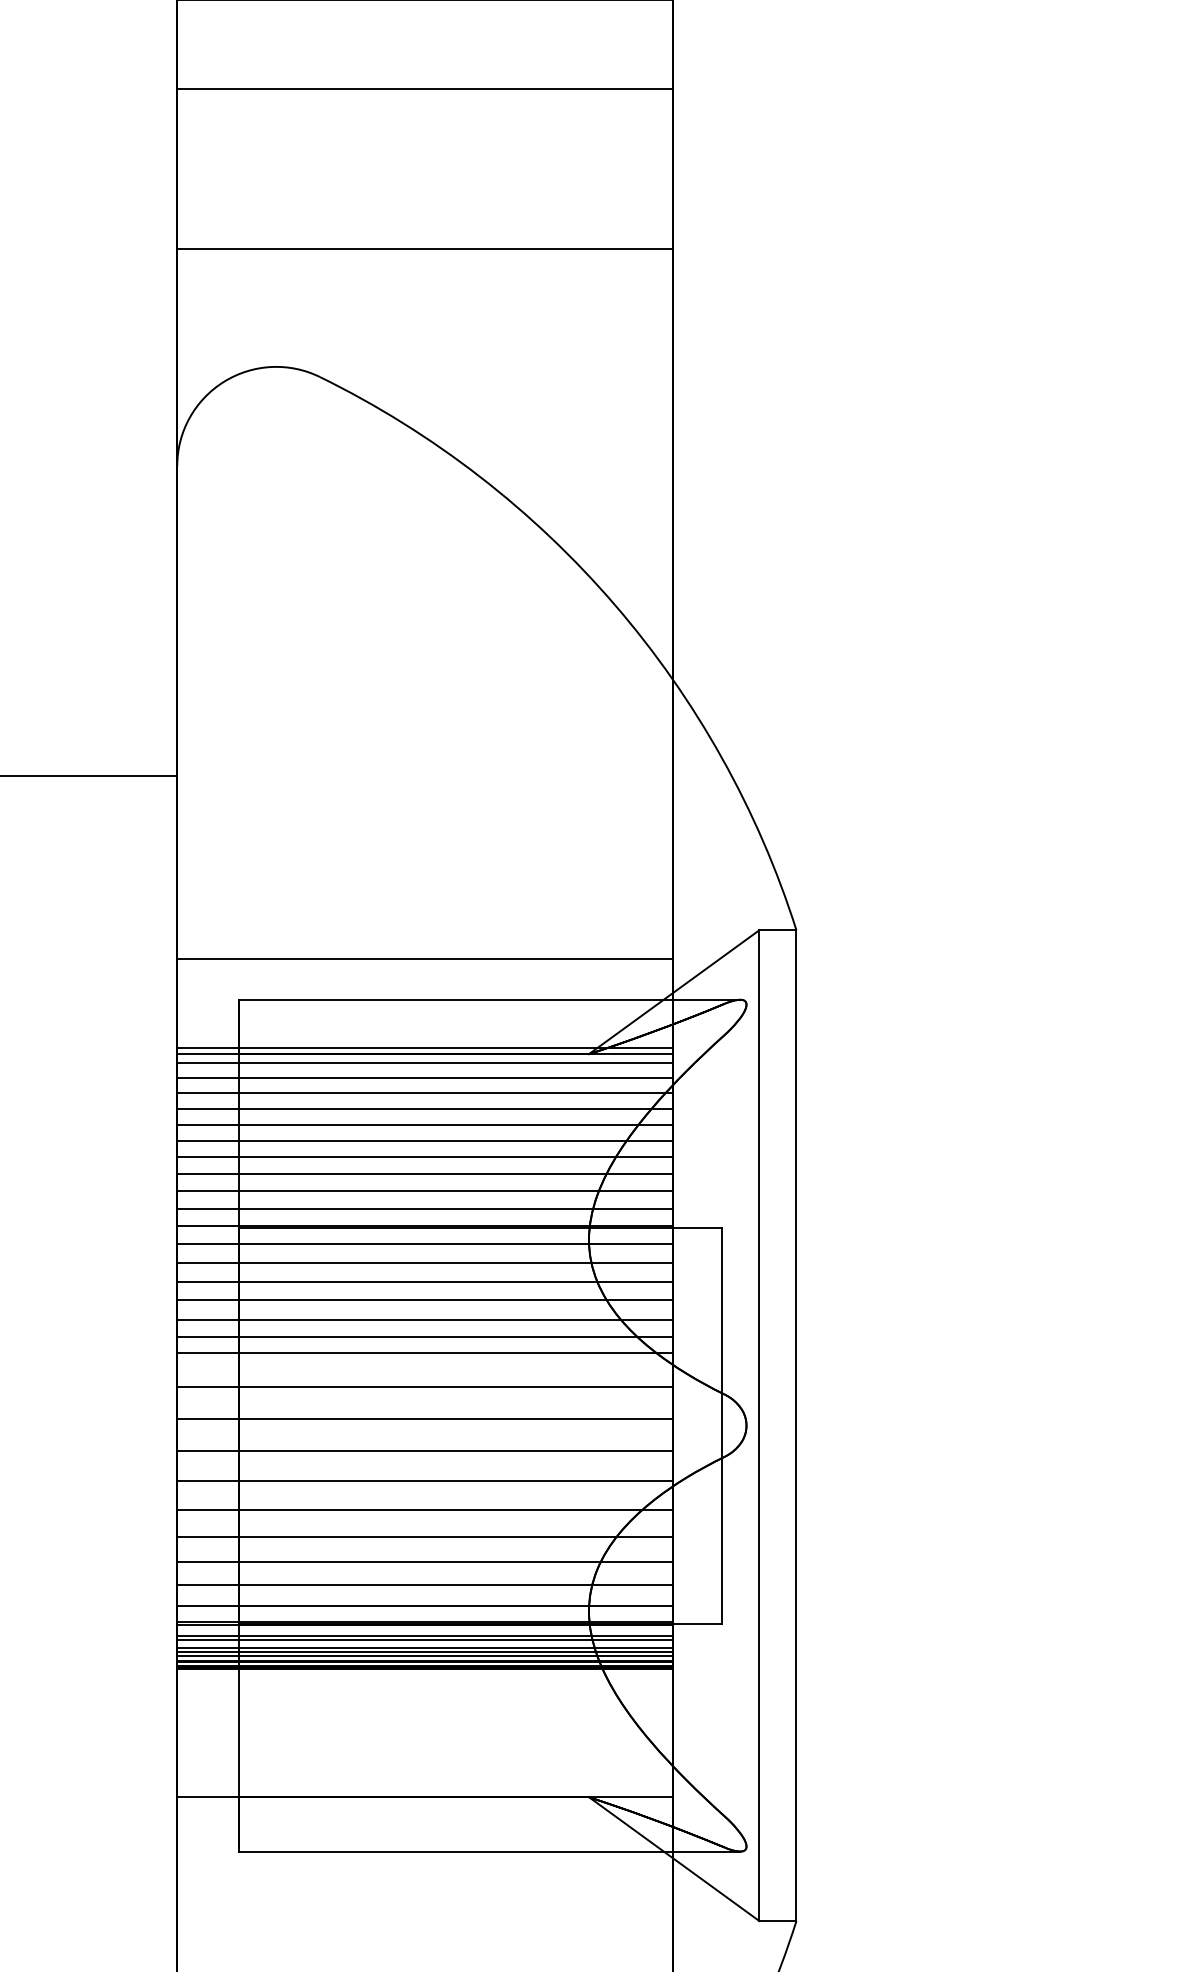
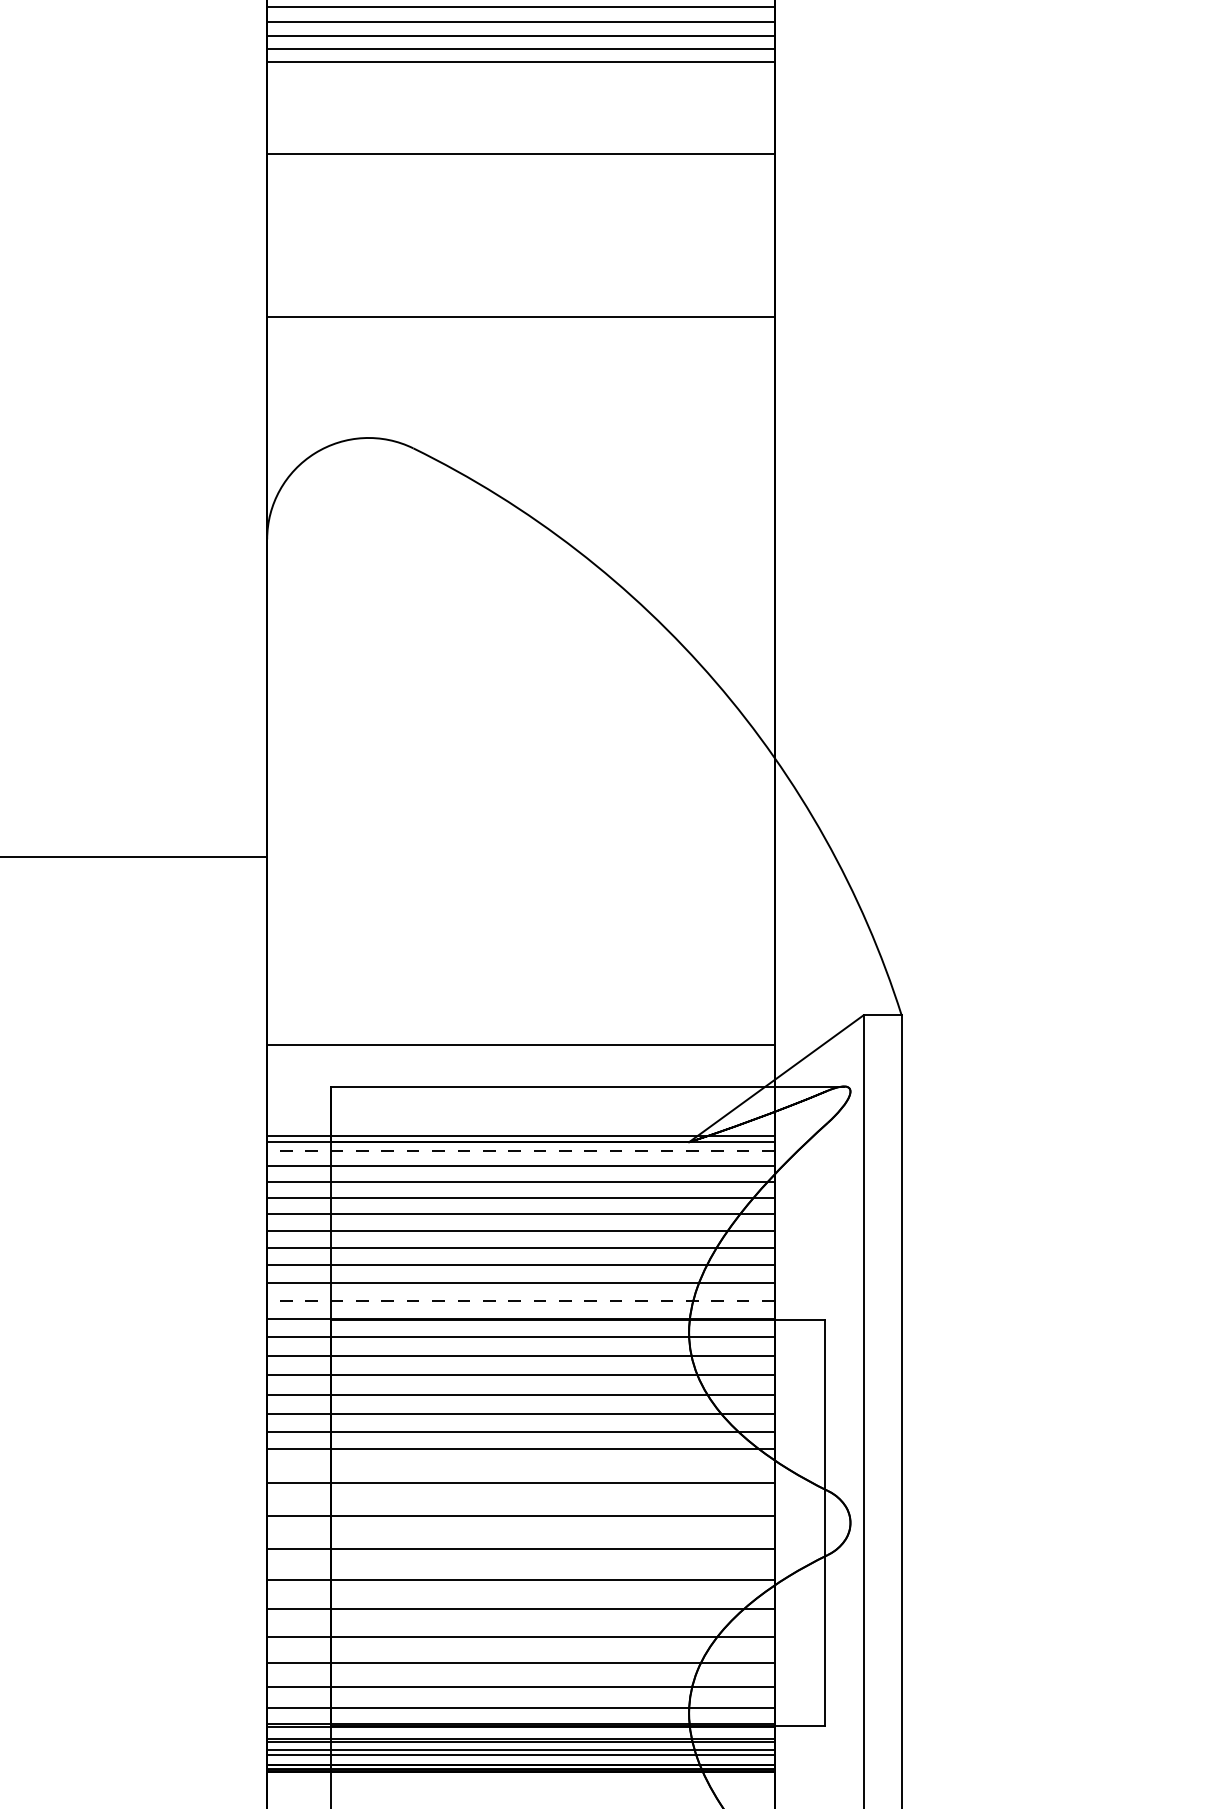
line: (424, 1062) -> (520, 1150), solid -> dashed
line: (424, 1208) -> (520, 1300), solid -> dashed
line: (424, 1656) -> (520, 1759), removed

